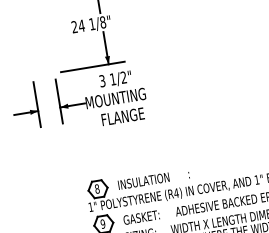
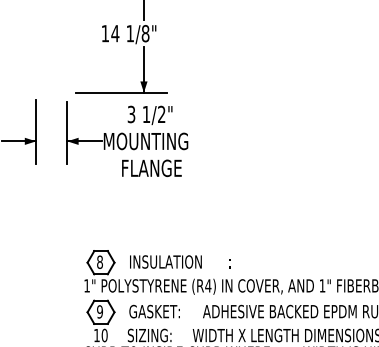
text: (74, 27) -> (104, 33), 24 -> 14

